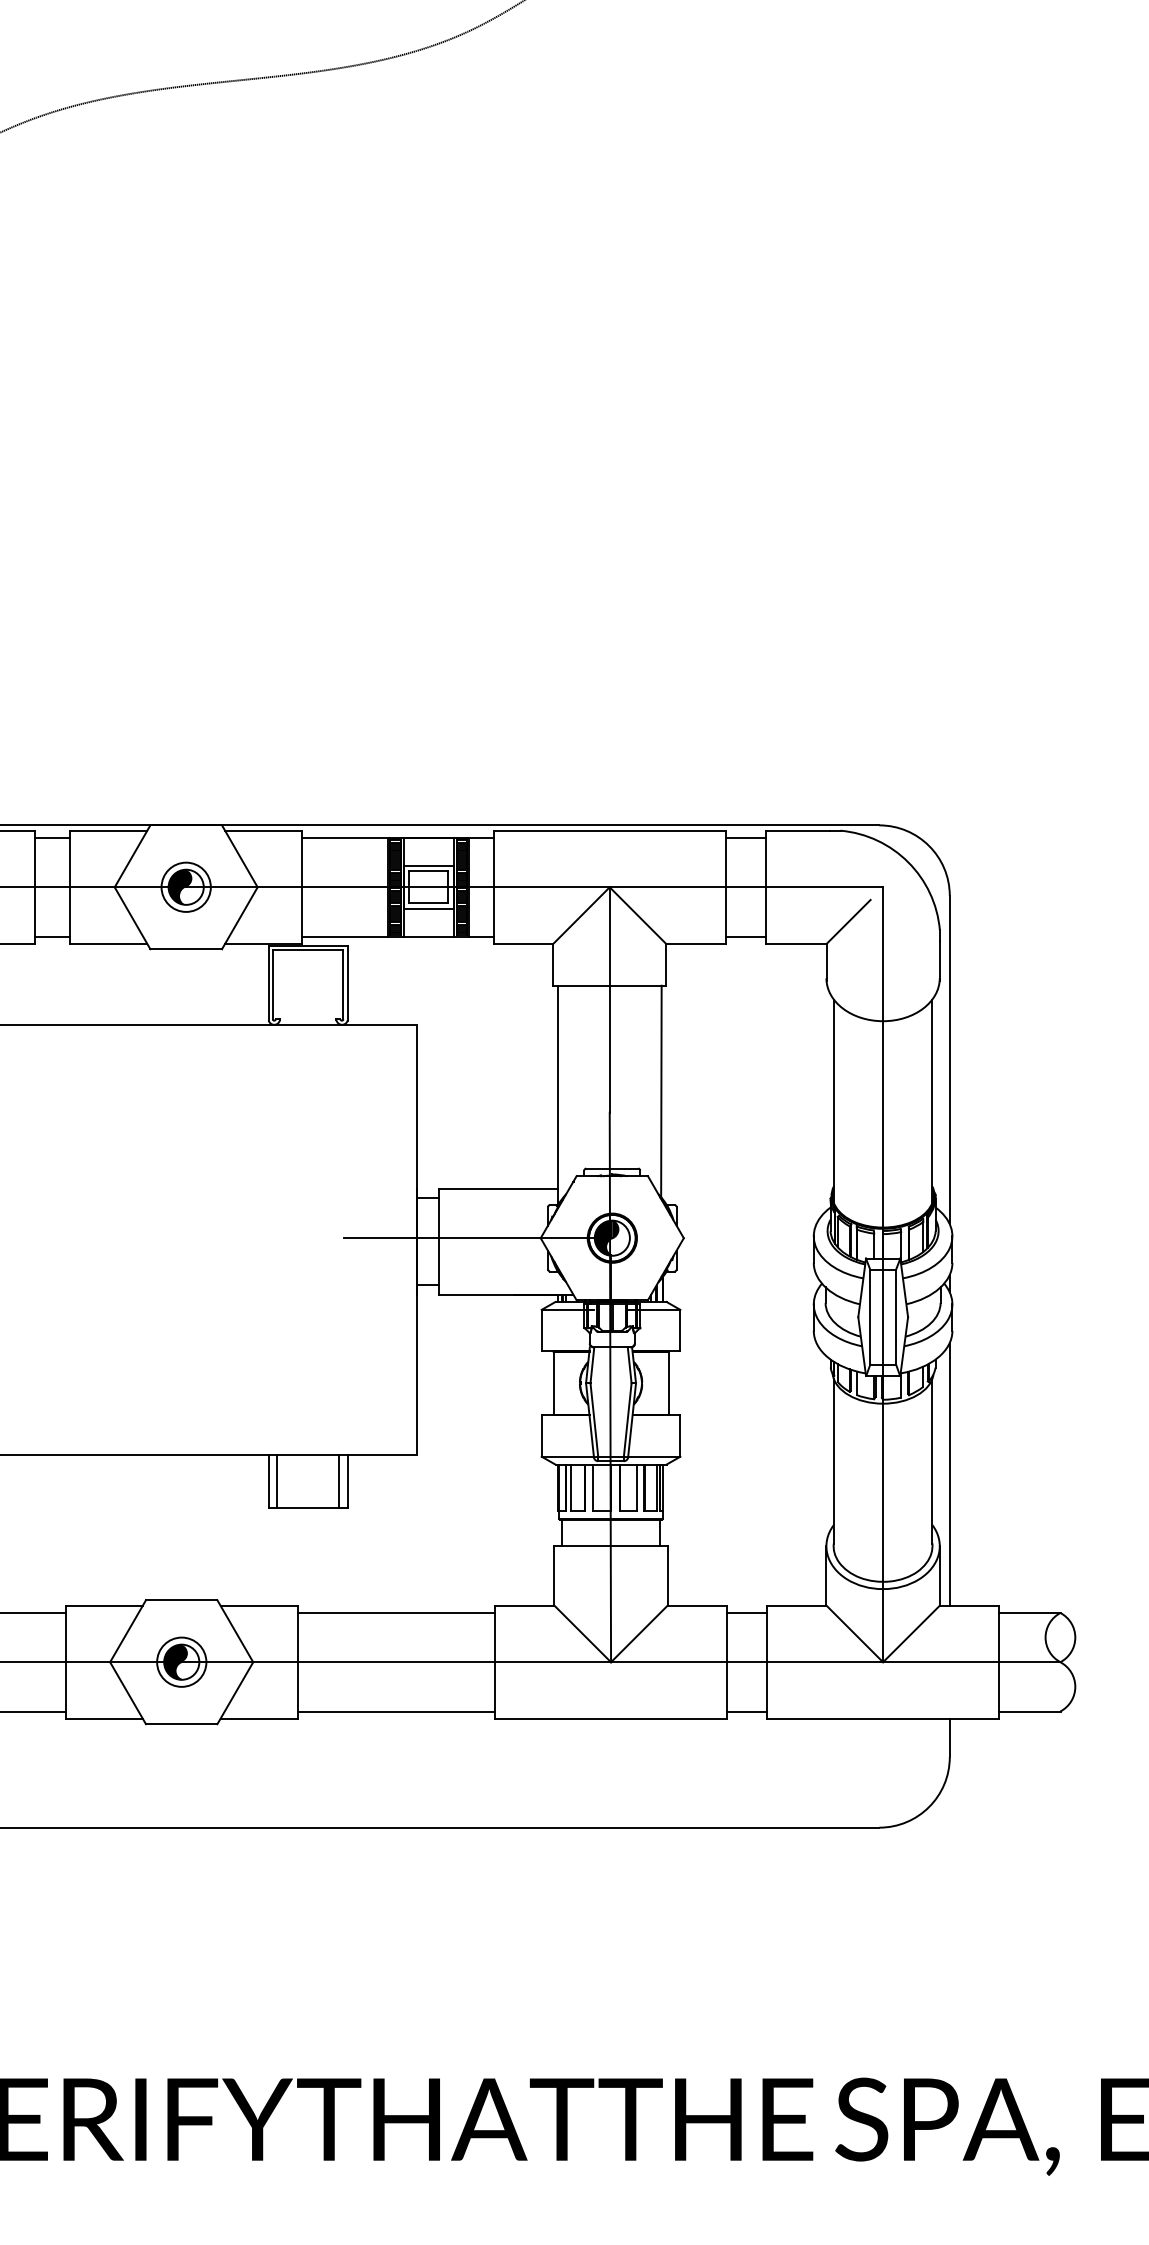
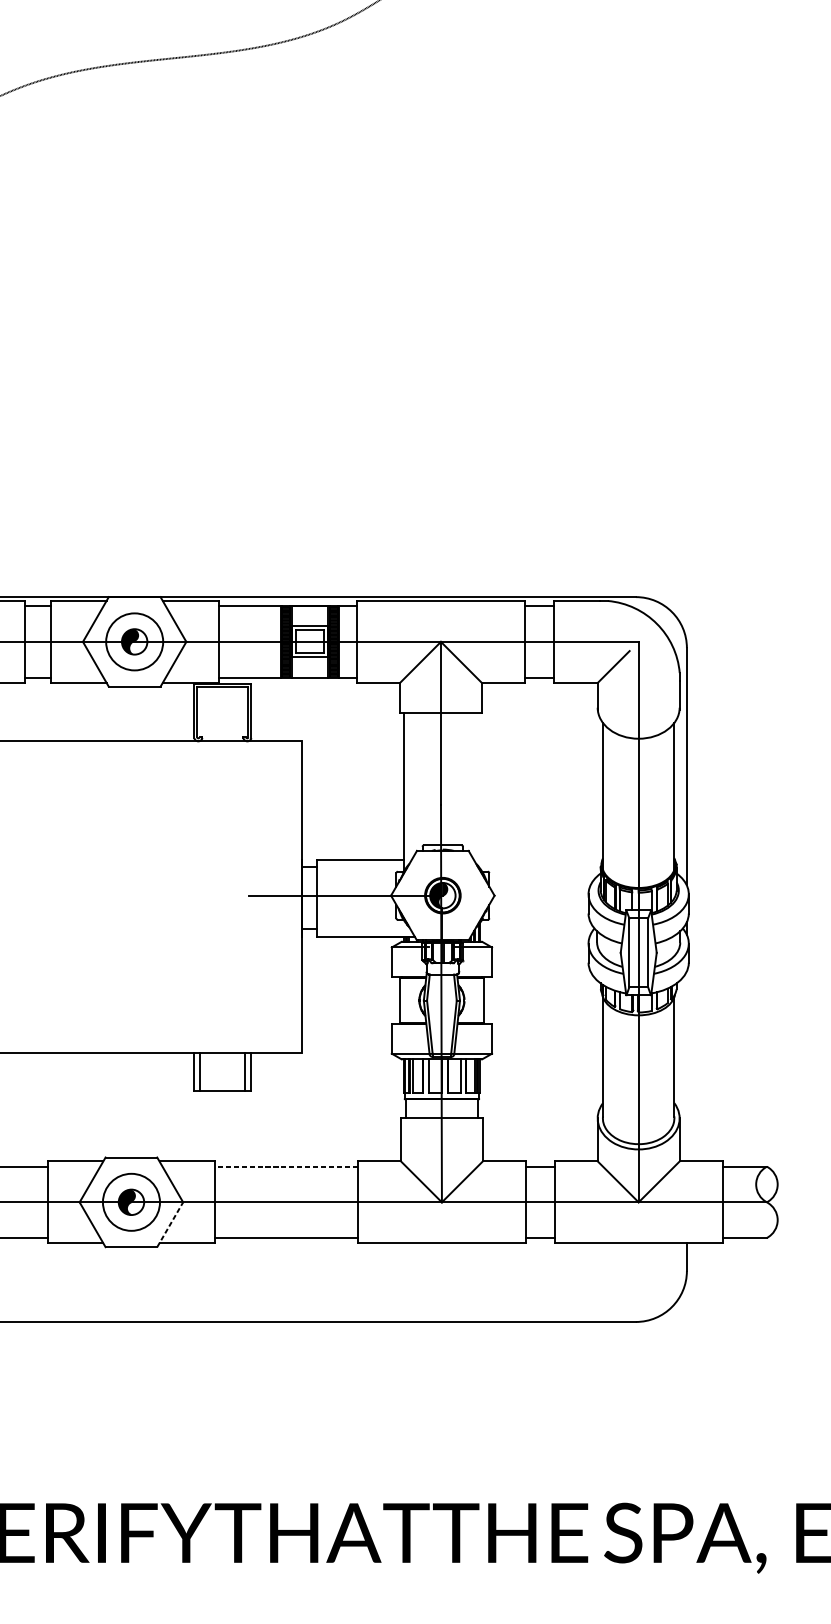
circle: (185, 886) -> (134, 641), size x1.6
line: (661, 1091) -> (478, 789), removed
line: (949, 1474) -> (686, 1066), removed
line: (396, 1612) -> (286, 1166), solid -> dashed
circle: (181, 1661) -> (131, 1201), size x1.6
line: (235, 1693) -> (170, 1224), solid -> dashed

